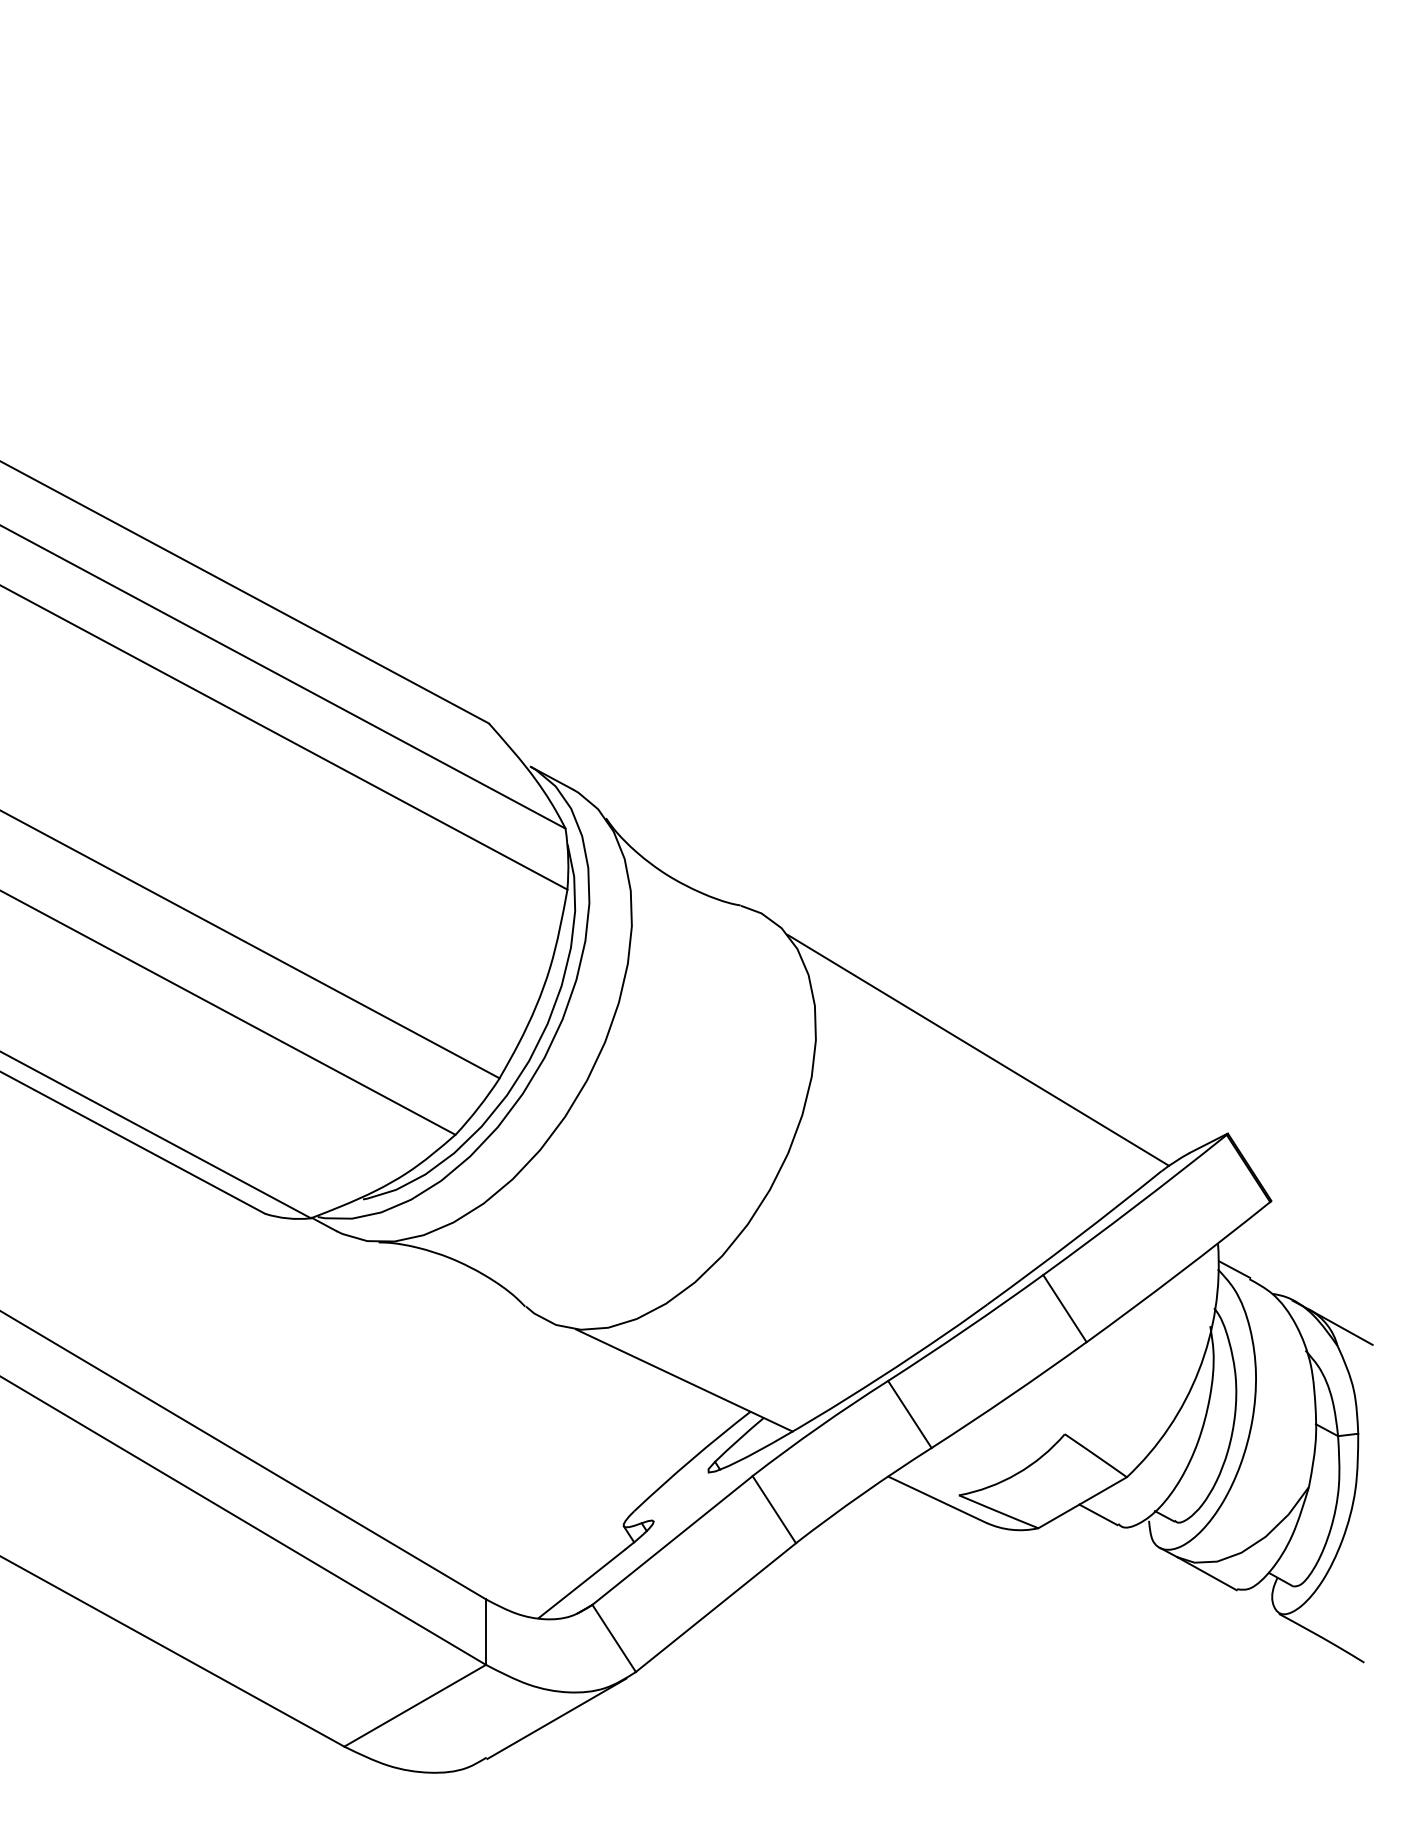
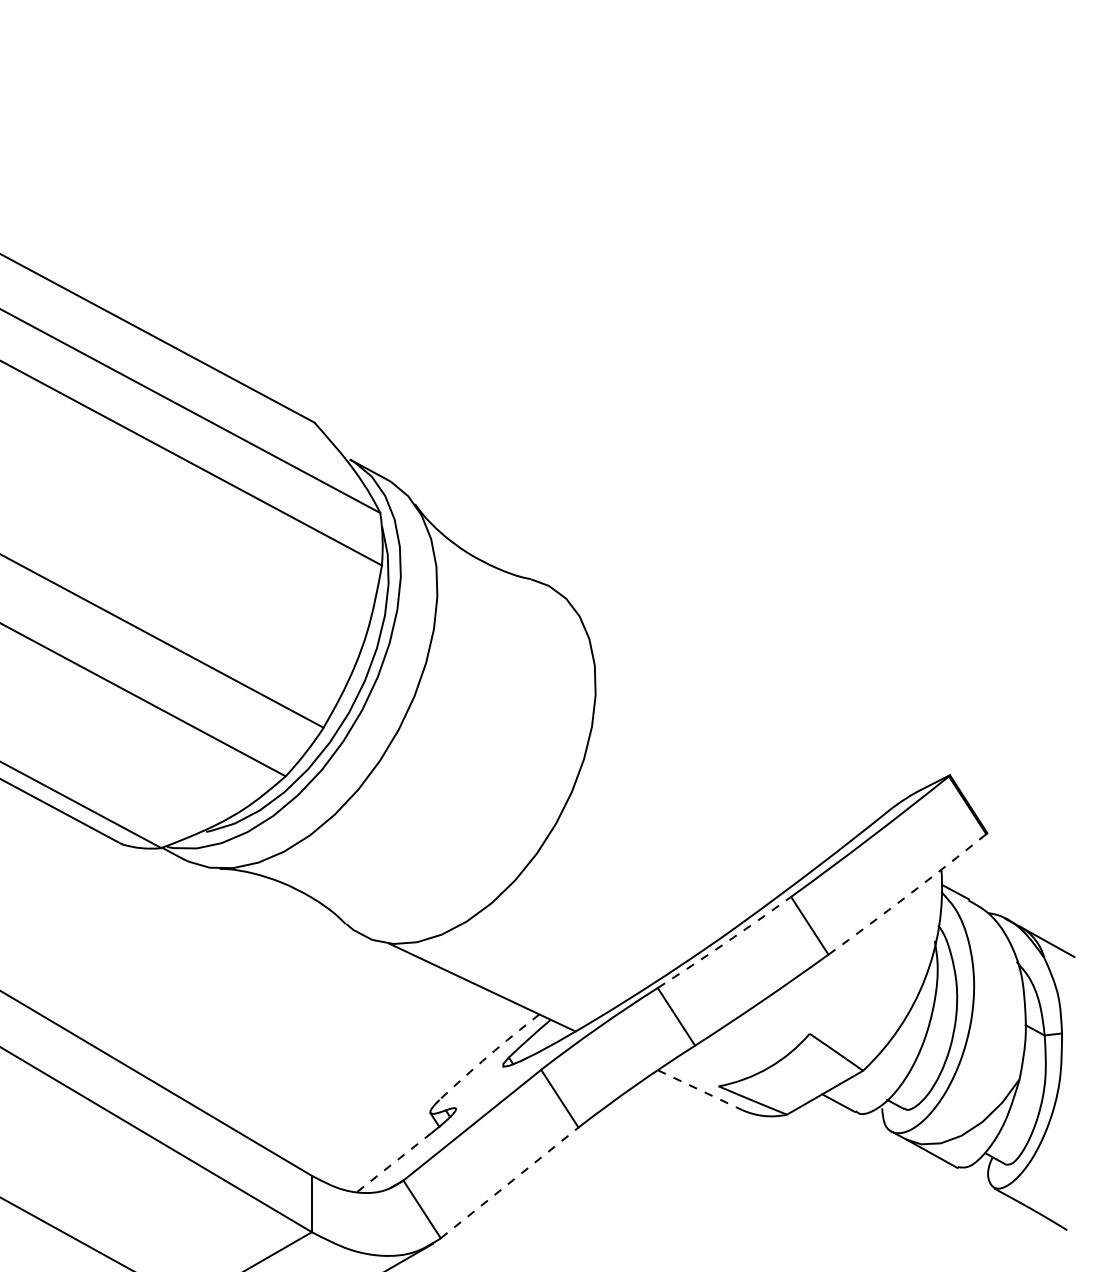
line: (977, 1049) -> (734, 702), removed
arc: (1179, 1273) -> (908, 895), solid -> dashed
arc: (966, 1329) -> (725, 943), solid -> dashed
arc: (691, 1460) -> (488, 1056), solid -> dashed
line: (937, 1500) -> (700, 1090), solid -> dashed
line: (581, 1584) -> (394, 1163), solid -> dashed
line: (715, 1607) -> (509, 1182), solid -> dashed

